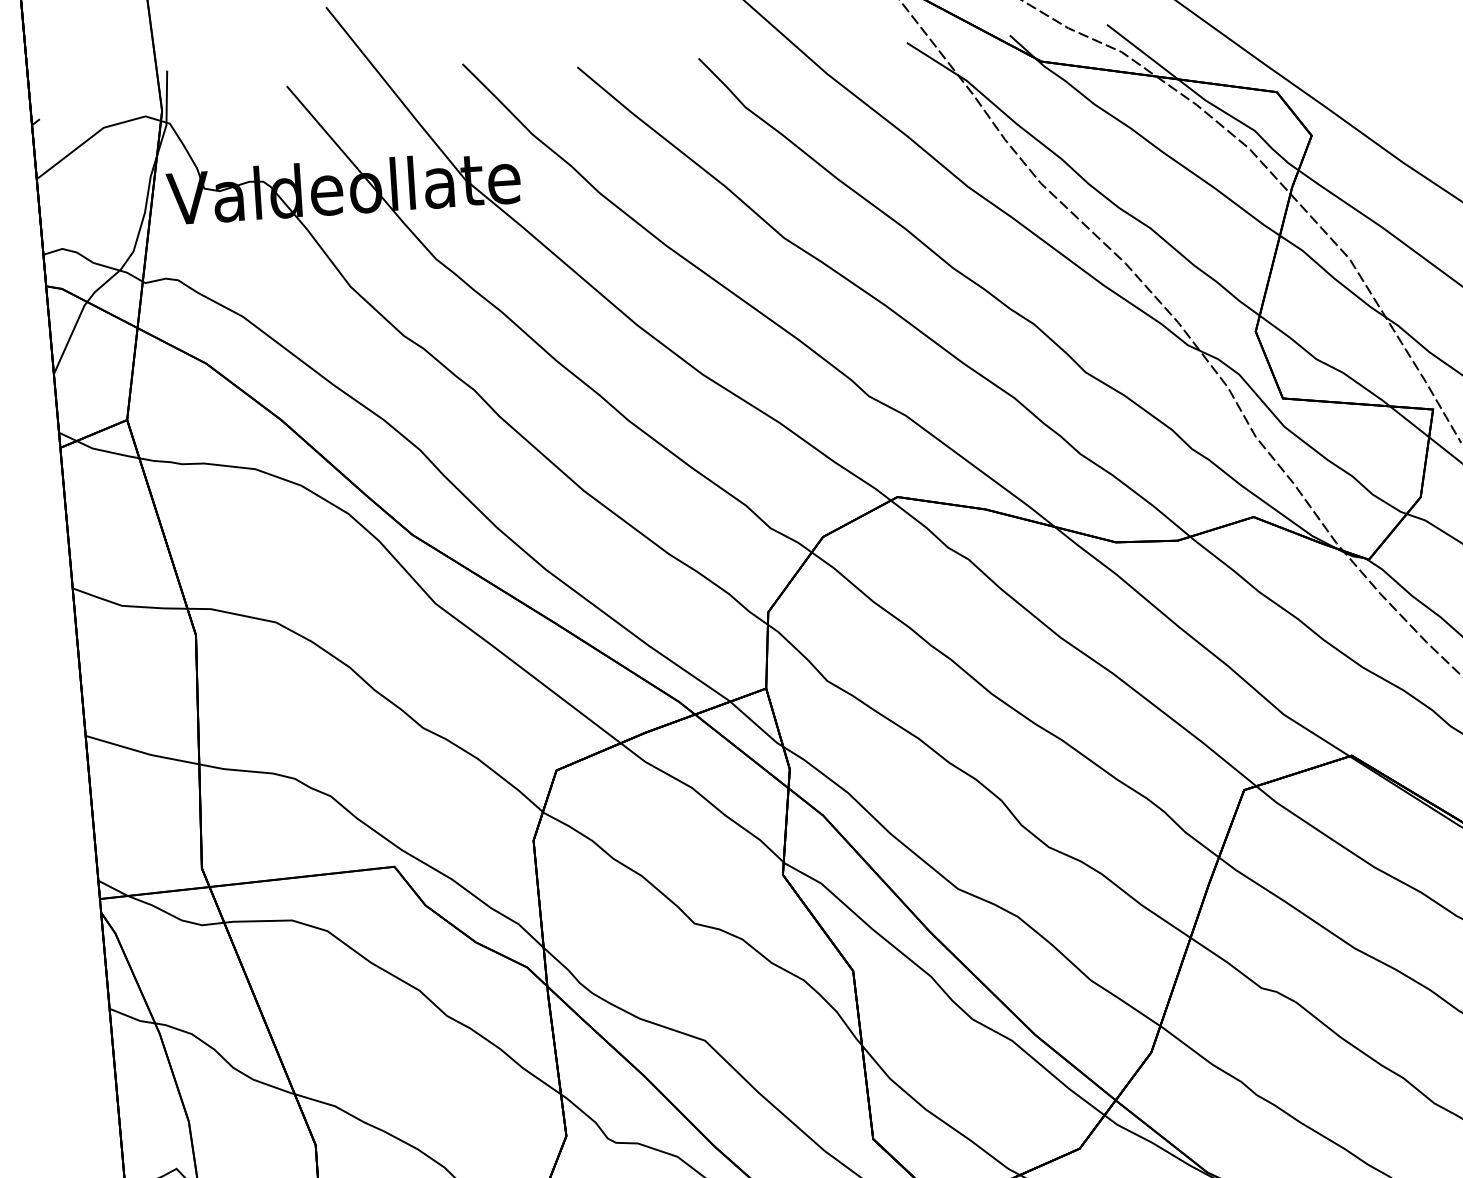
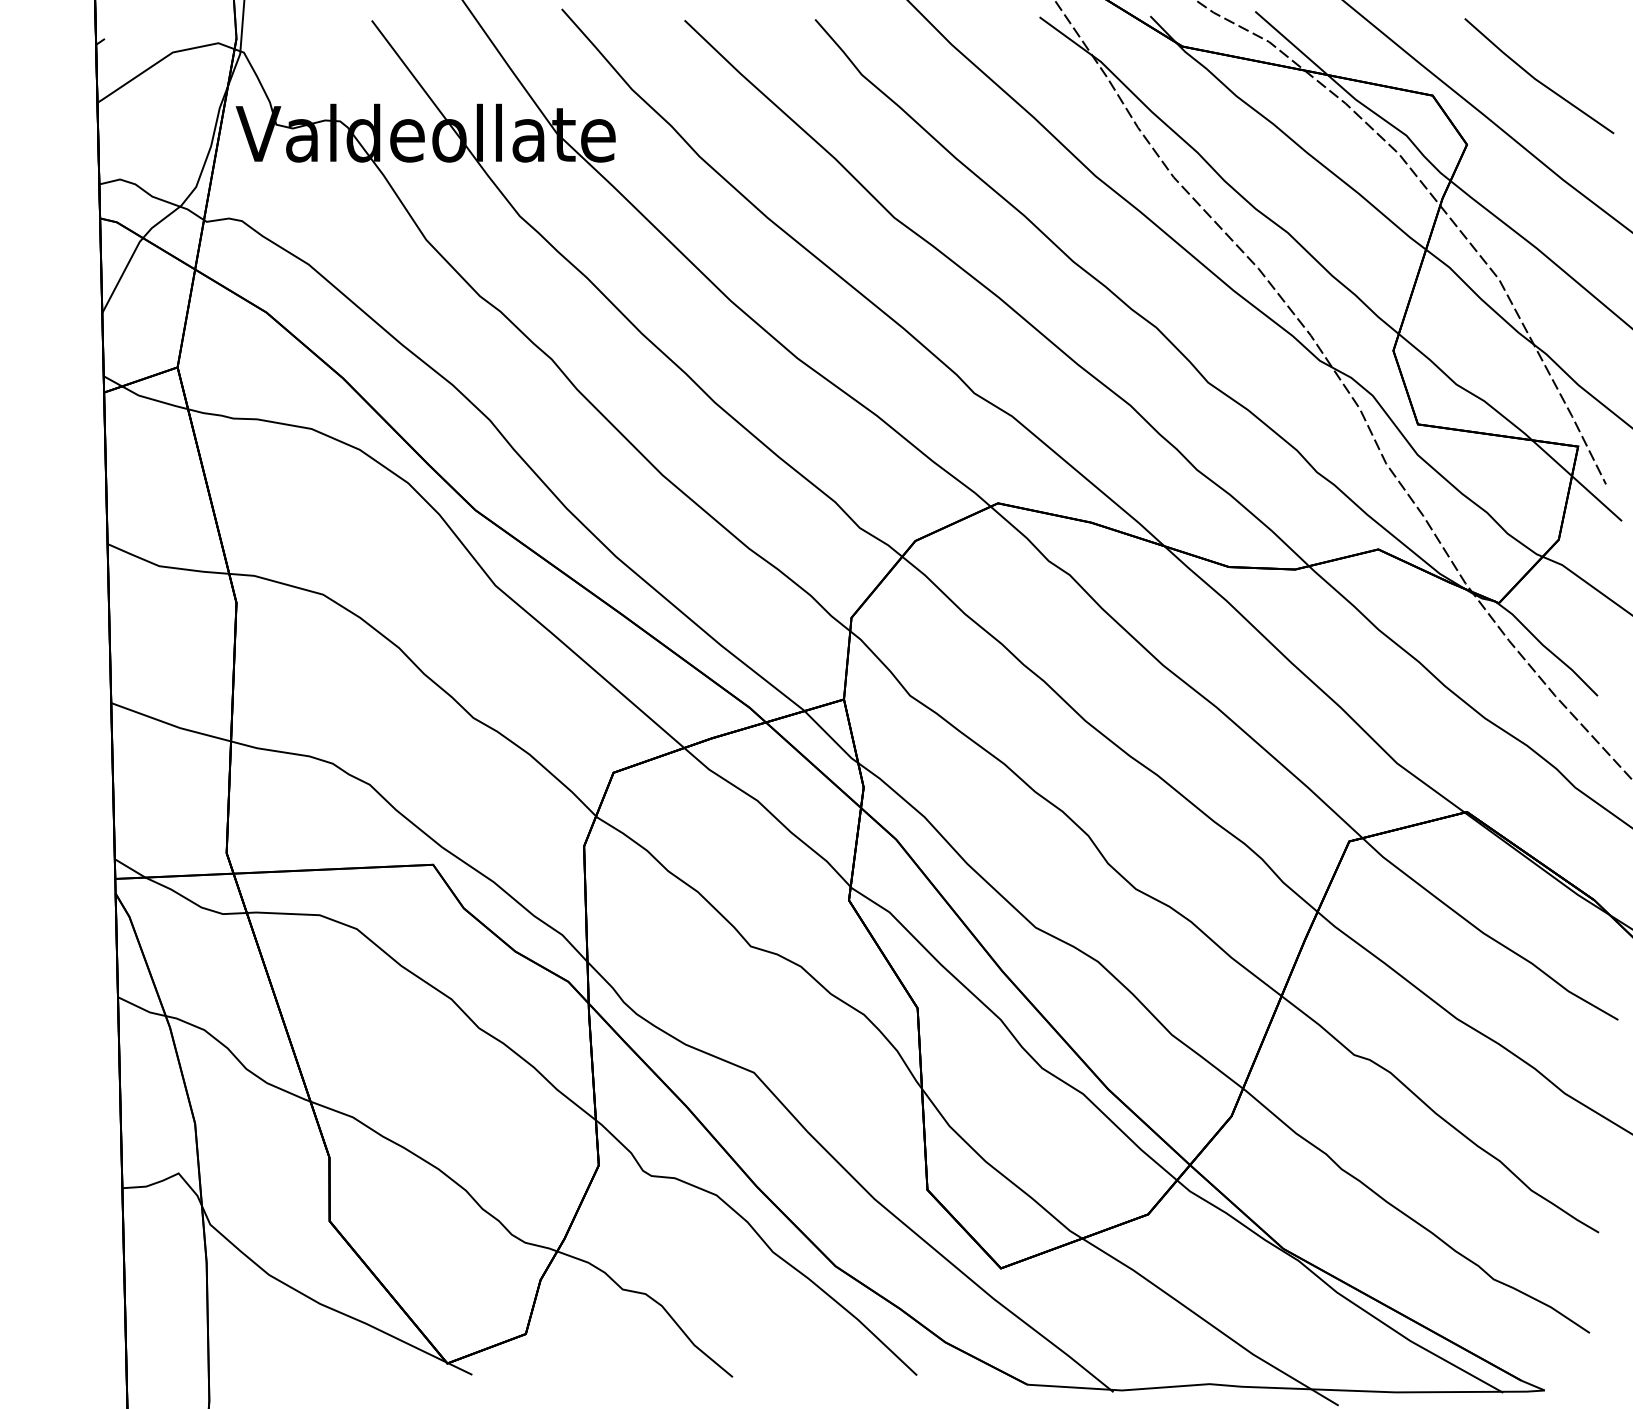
line: (1372, 70) -> (1536, 78), added

